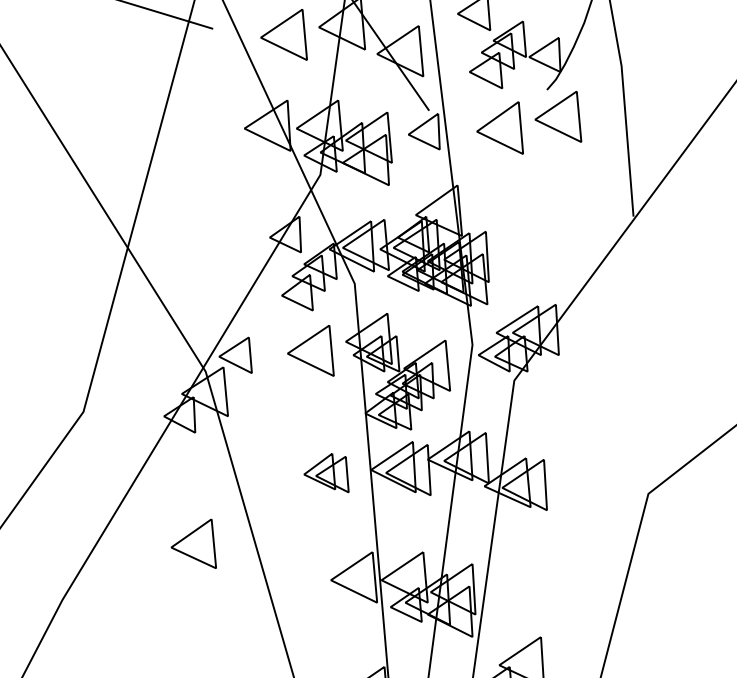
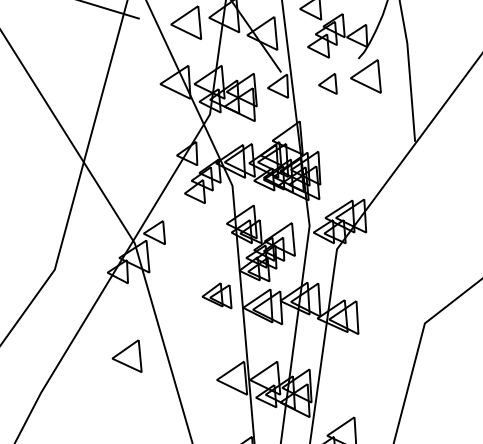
part: (499, 127) -> (327, 83), size x0.6
part: (310, 350) -> (203, 229), removed
part: (325, 472) -> (216, 295), moved

